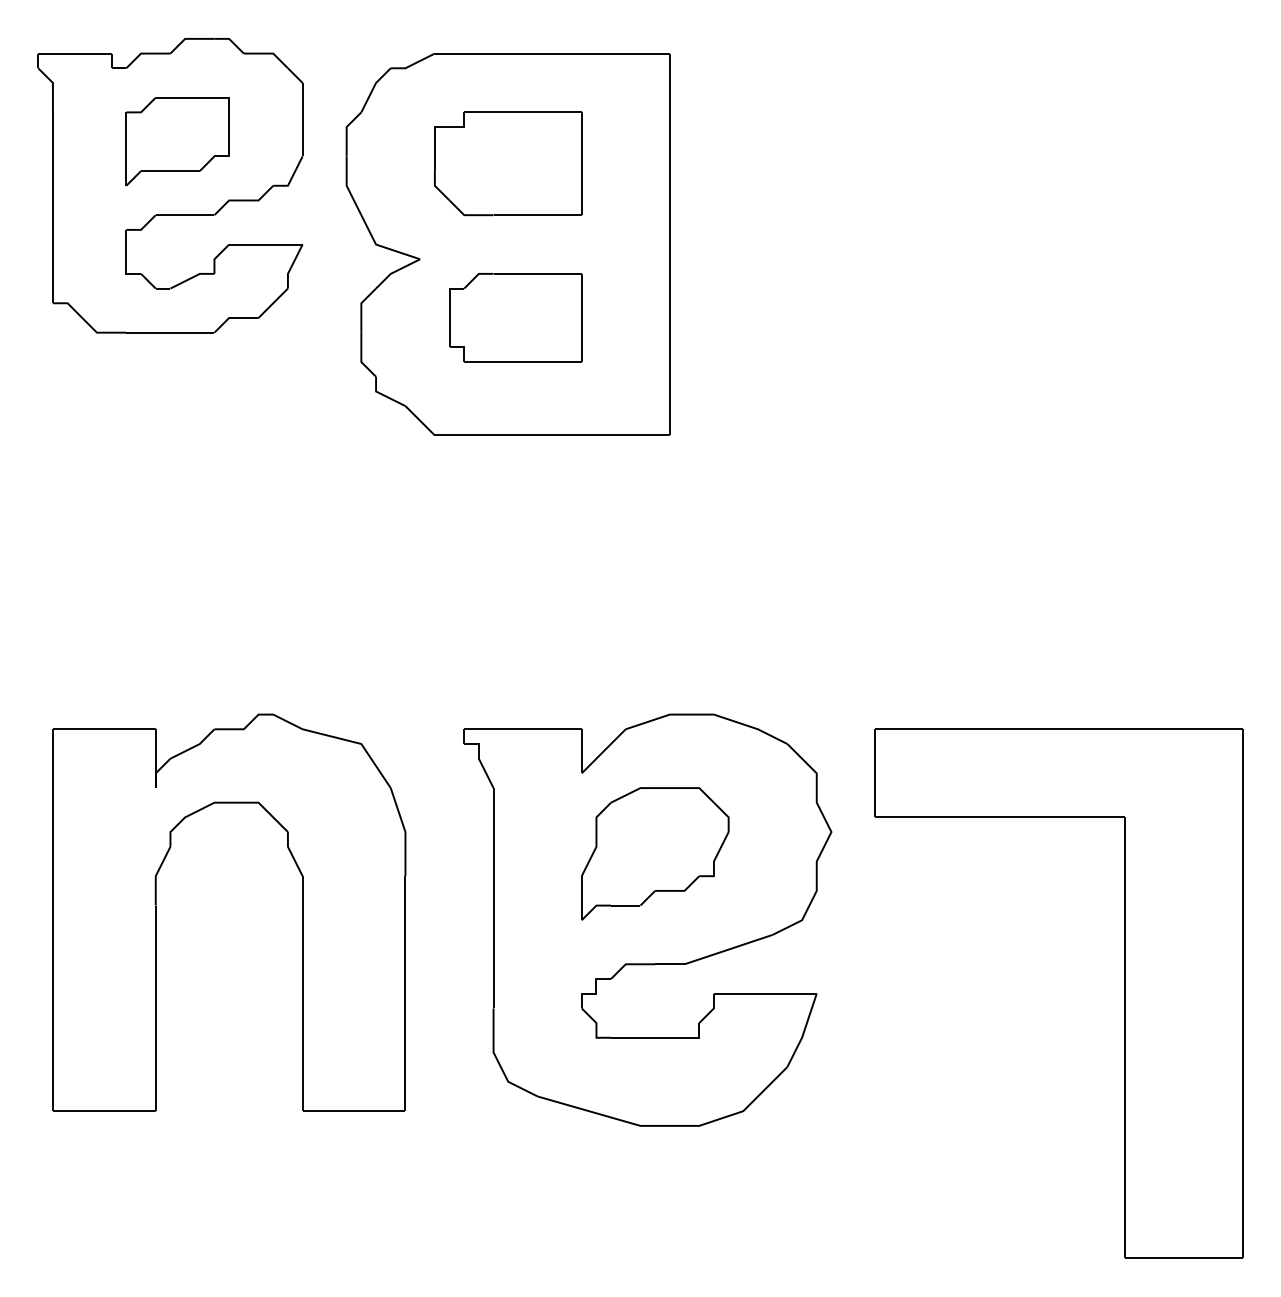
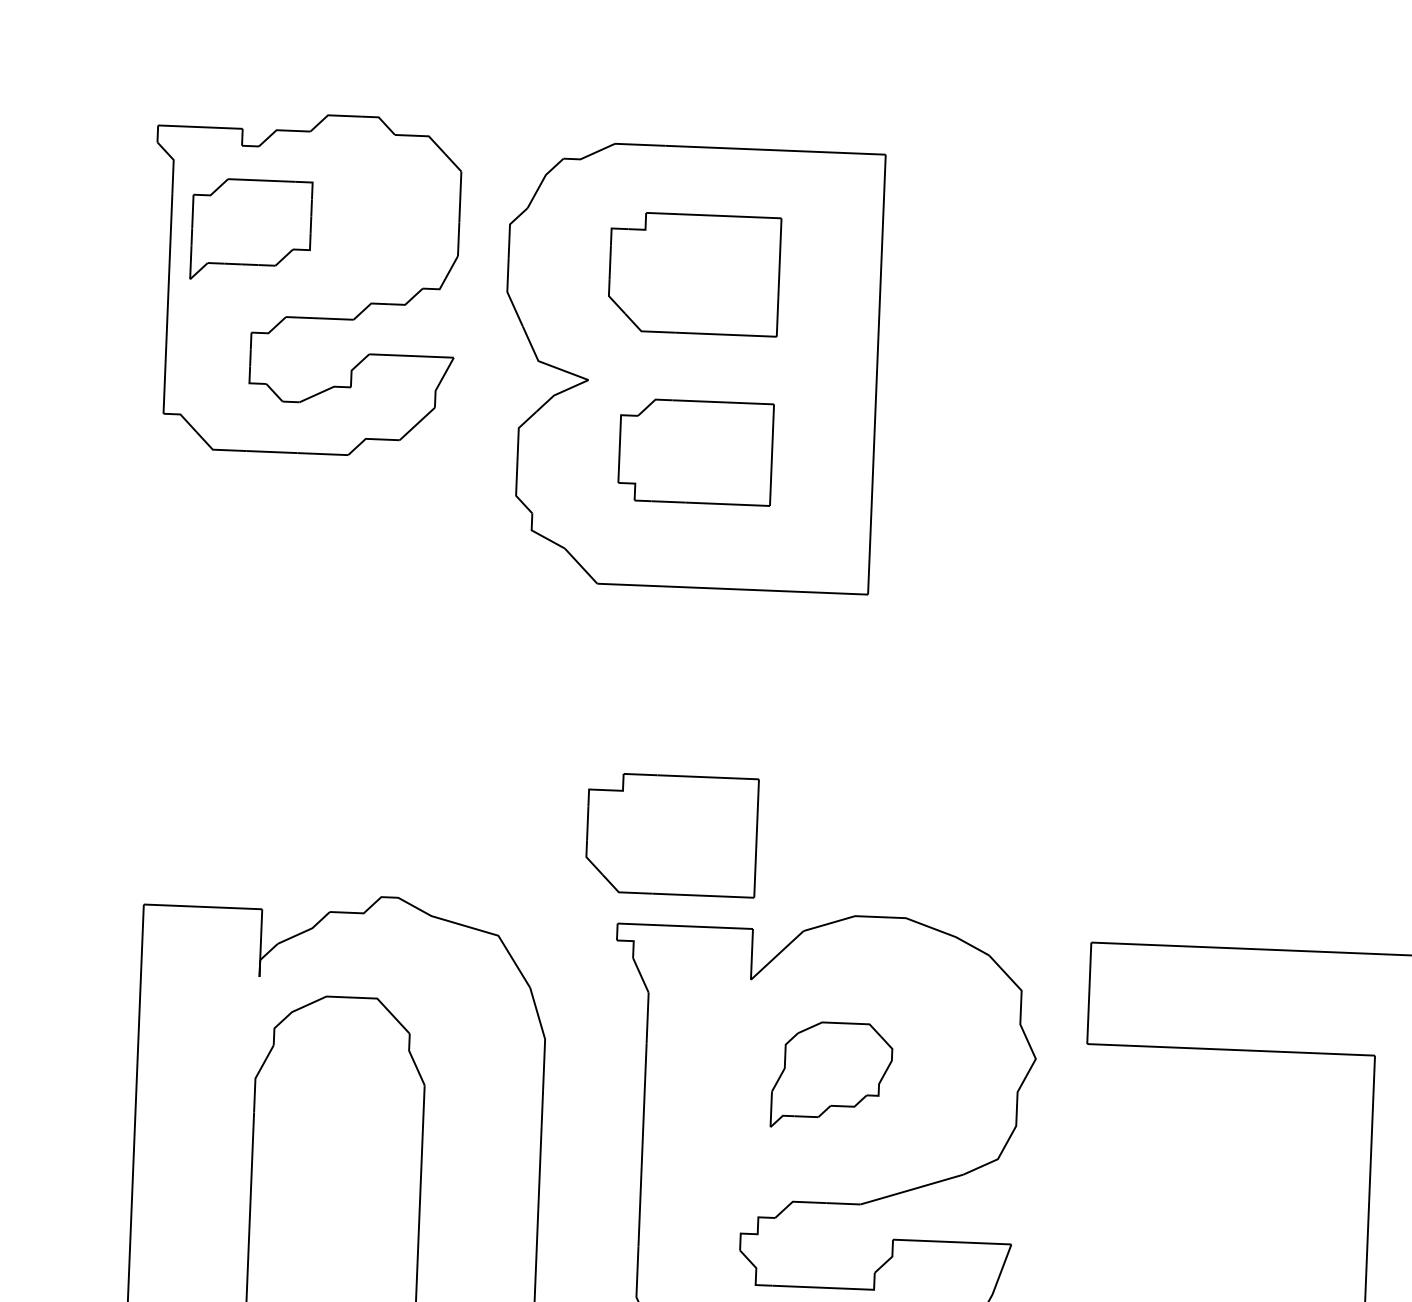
part: (177, 141) -> (251, 230), moved
part: (508, 650) -> (672, 834), added
part: (655, 853) -> (832, 1075), size x0.7

